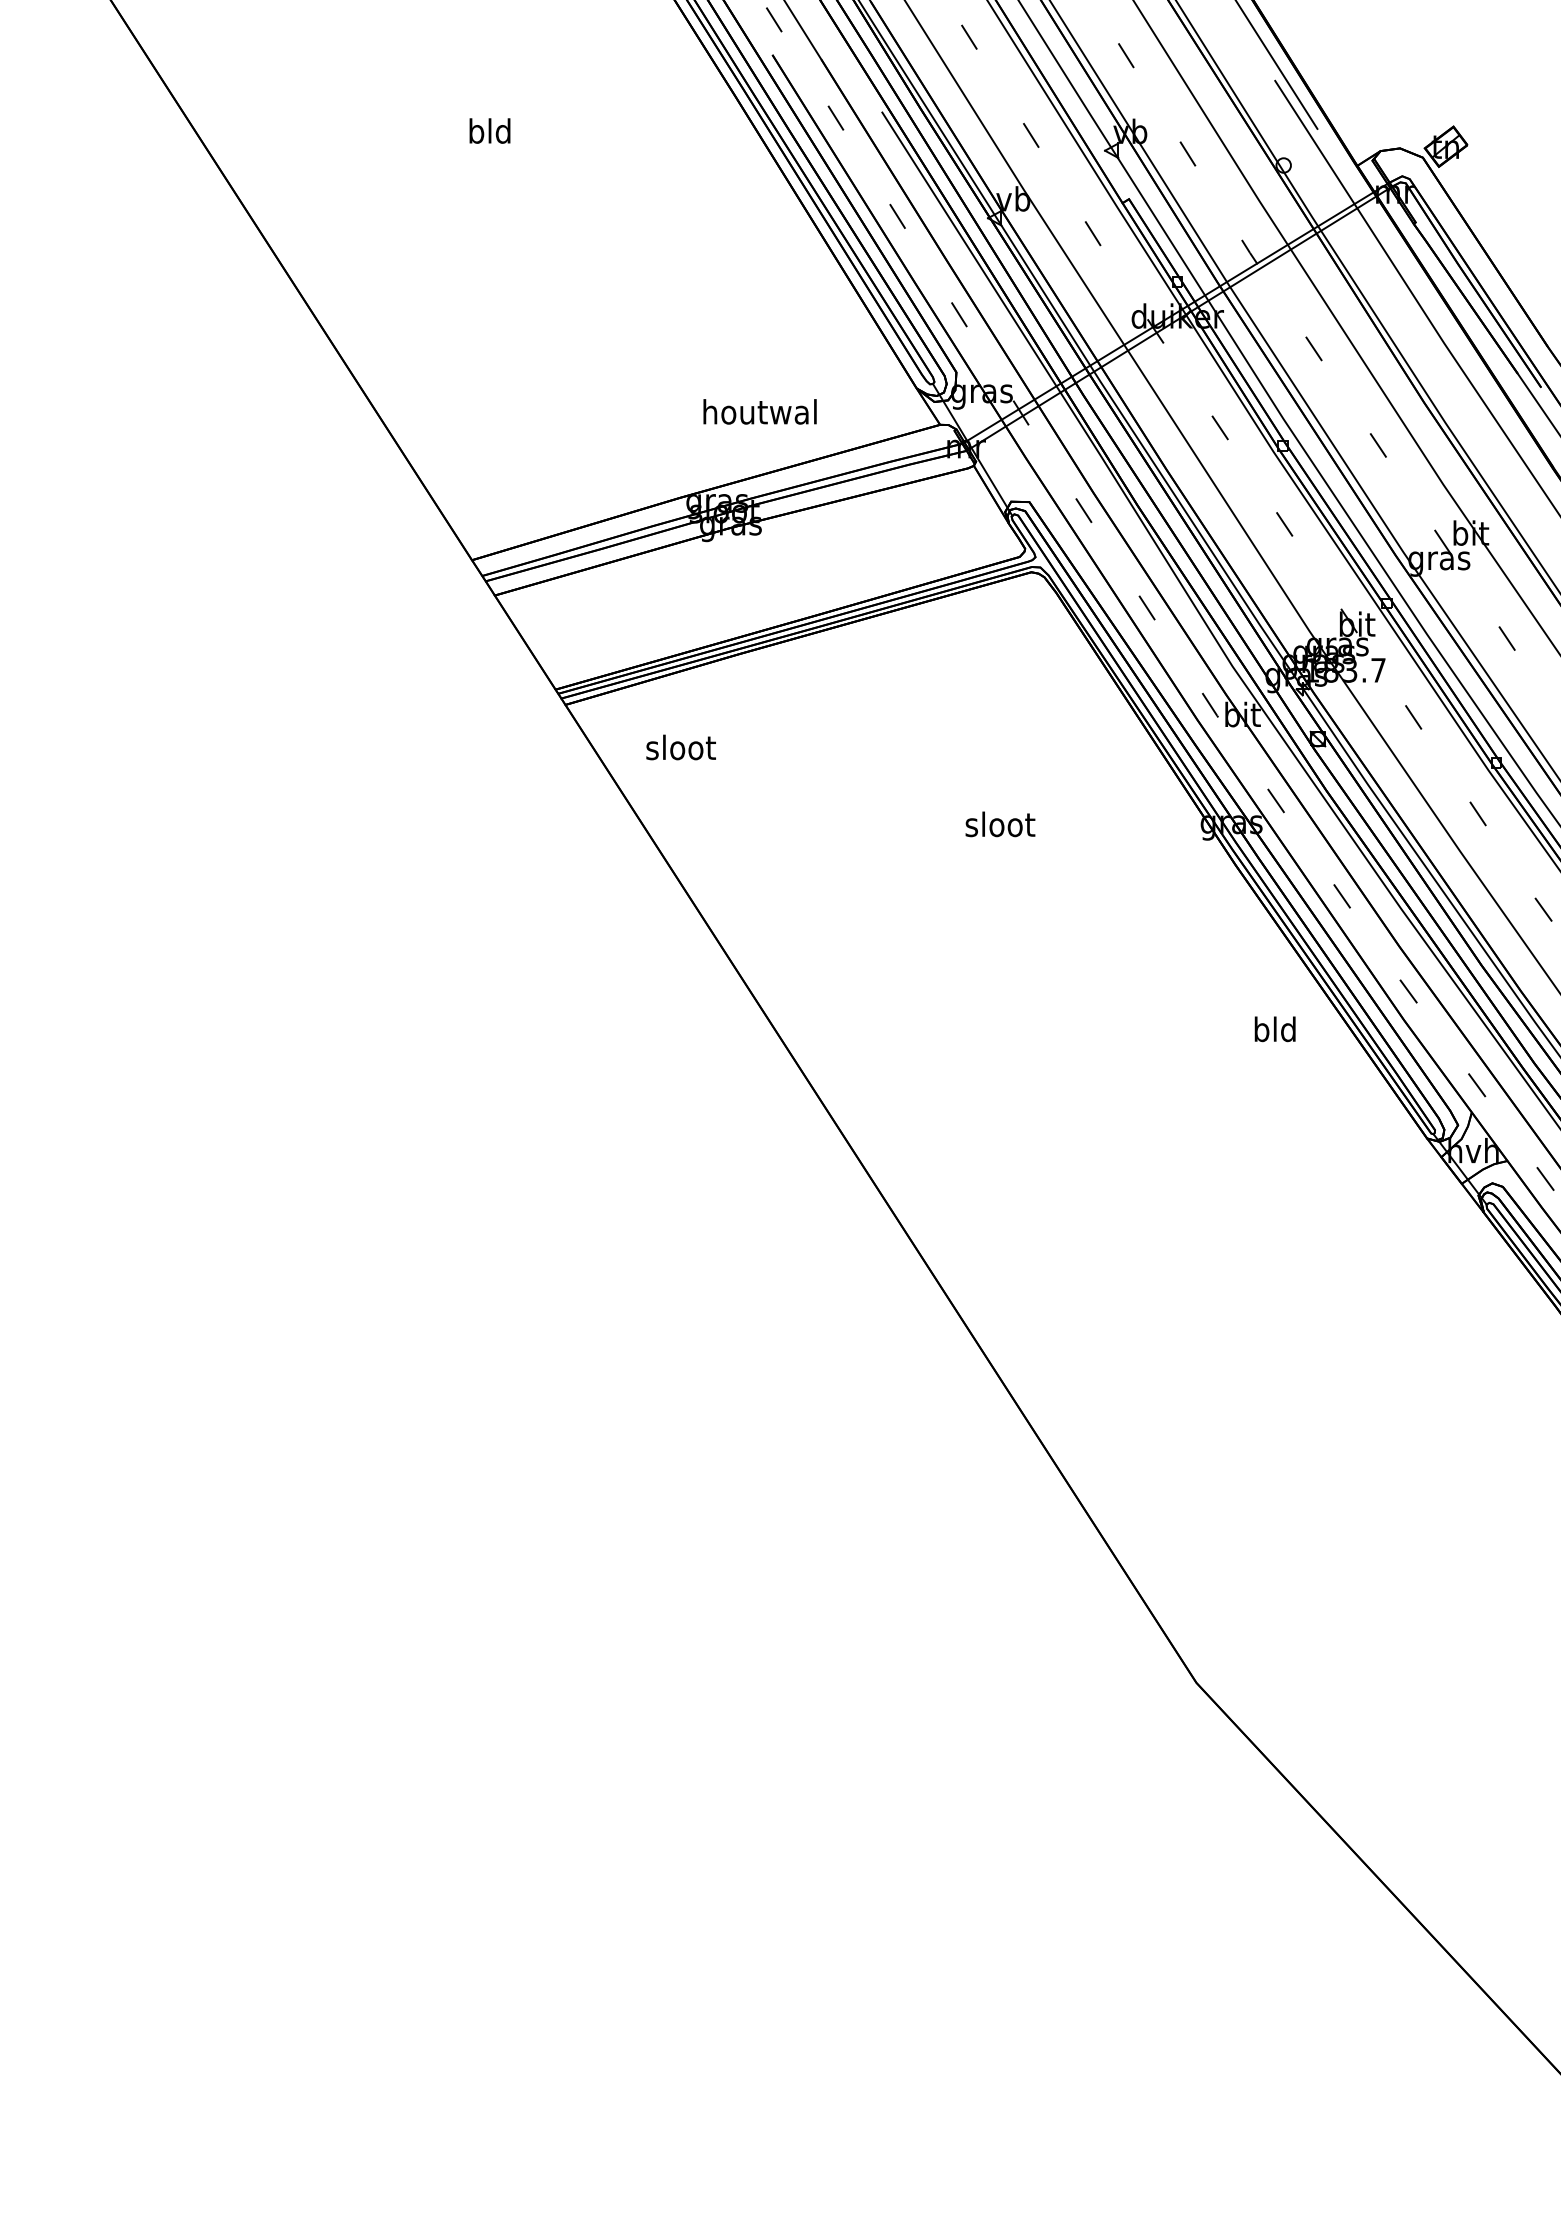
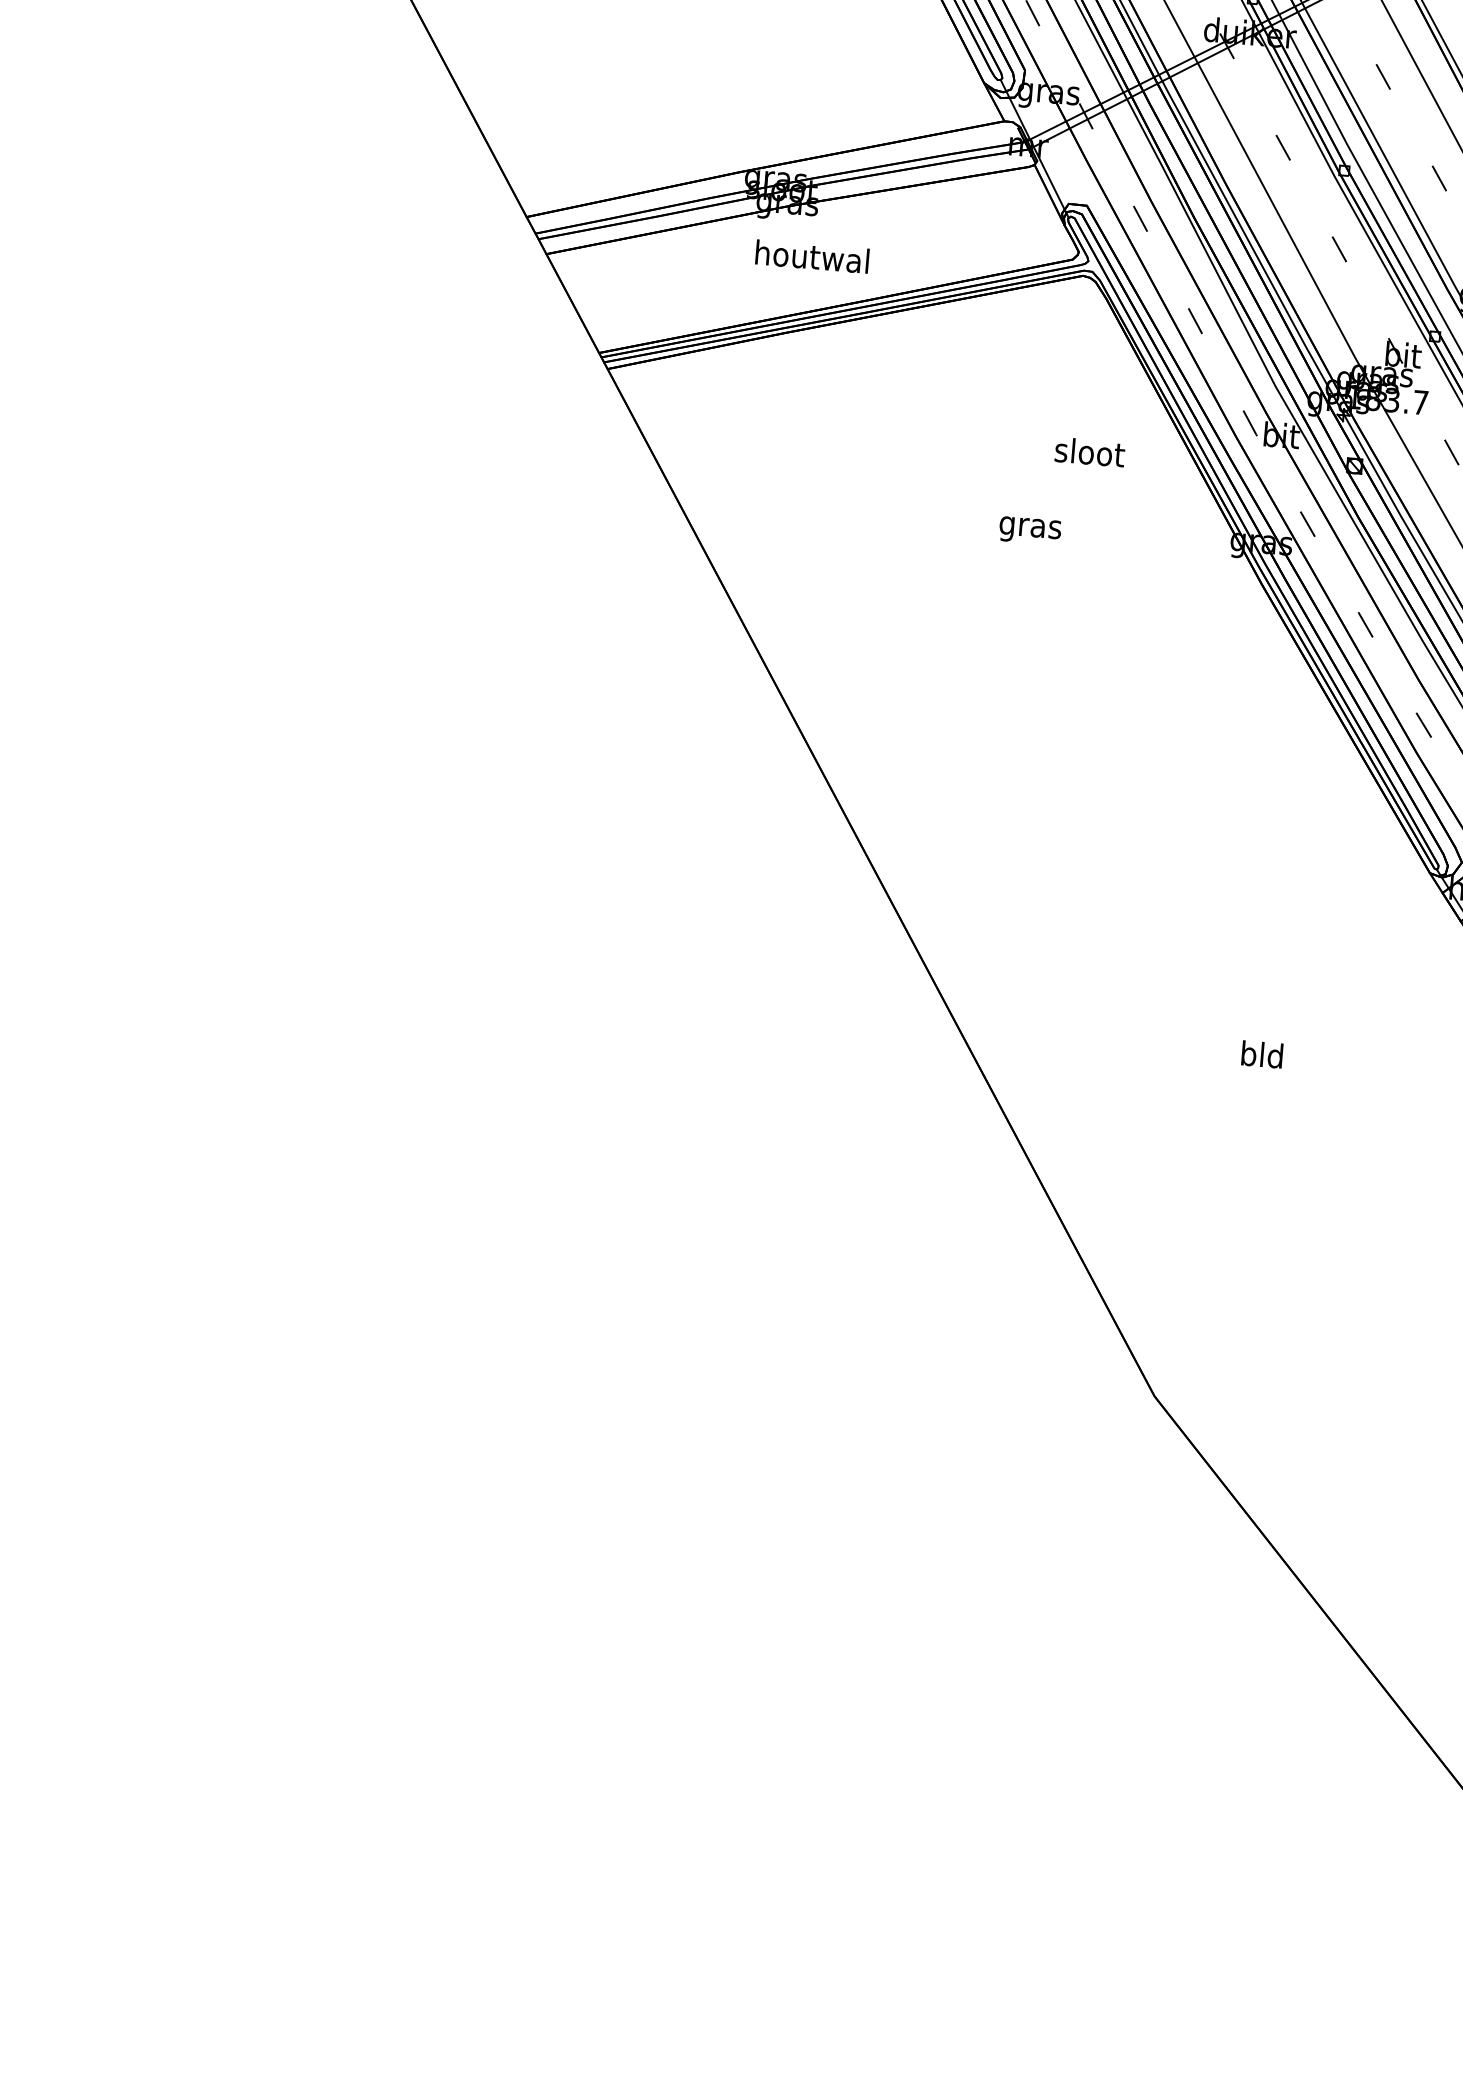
text: (759, 411) -> (811, 256), moved
text: (680, 747) -> (1089, 452), moved
text: (1000, 827) -> (1030, 527), sloot -> gras
text: (1274, 1029) -> (1261, 1054), moved

